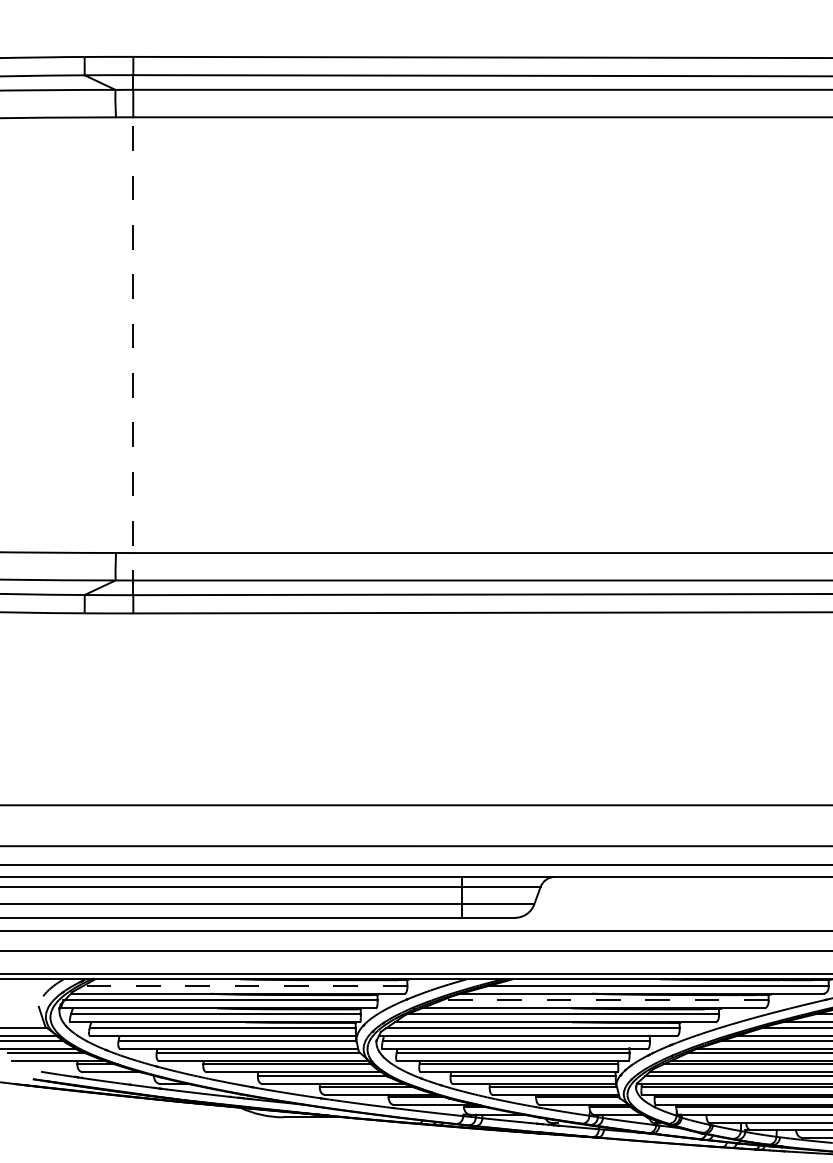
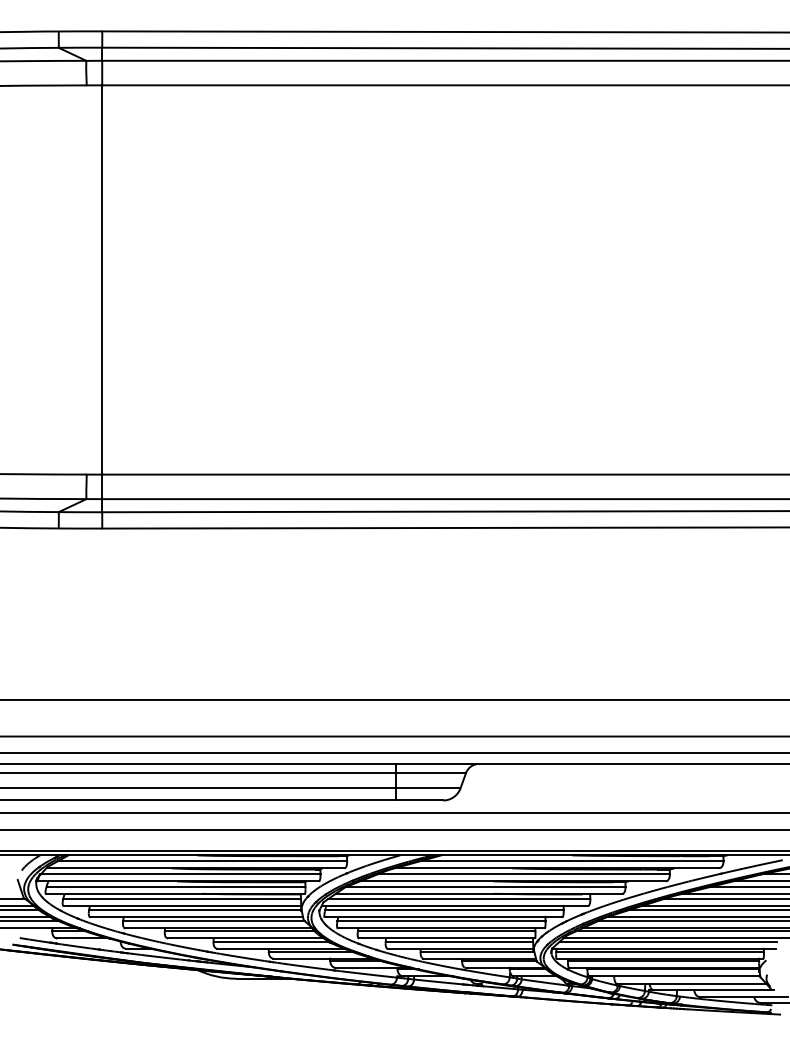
line: (133, 355) -> (102, 298), dashed -> solid
line: (245, 986) -> (202, 861), dashed -> solid
line: (604, 1000) -> (523, 874), dashed -> solid

